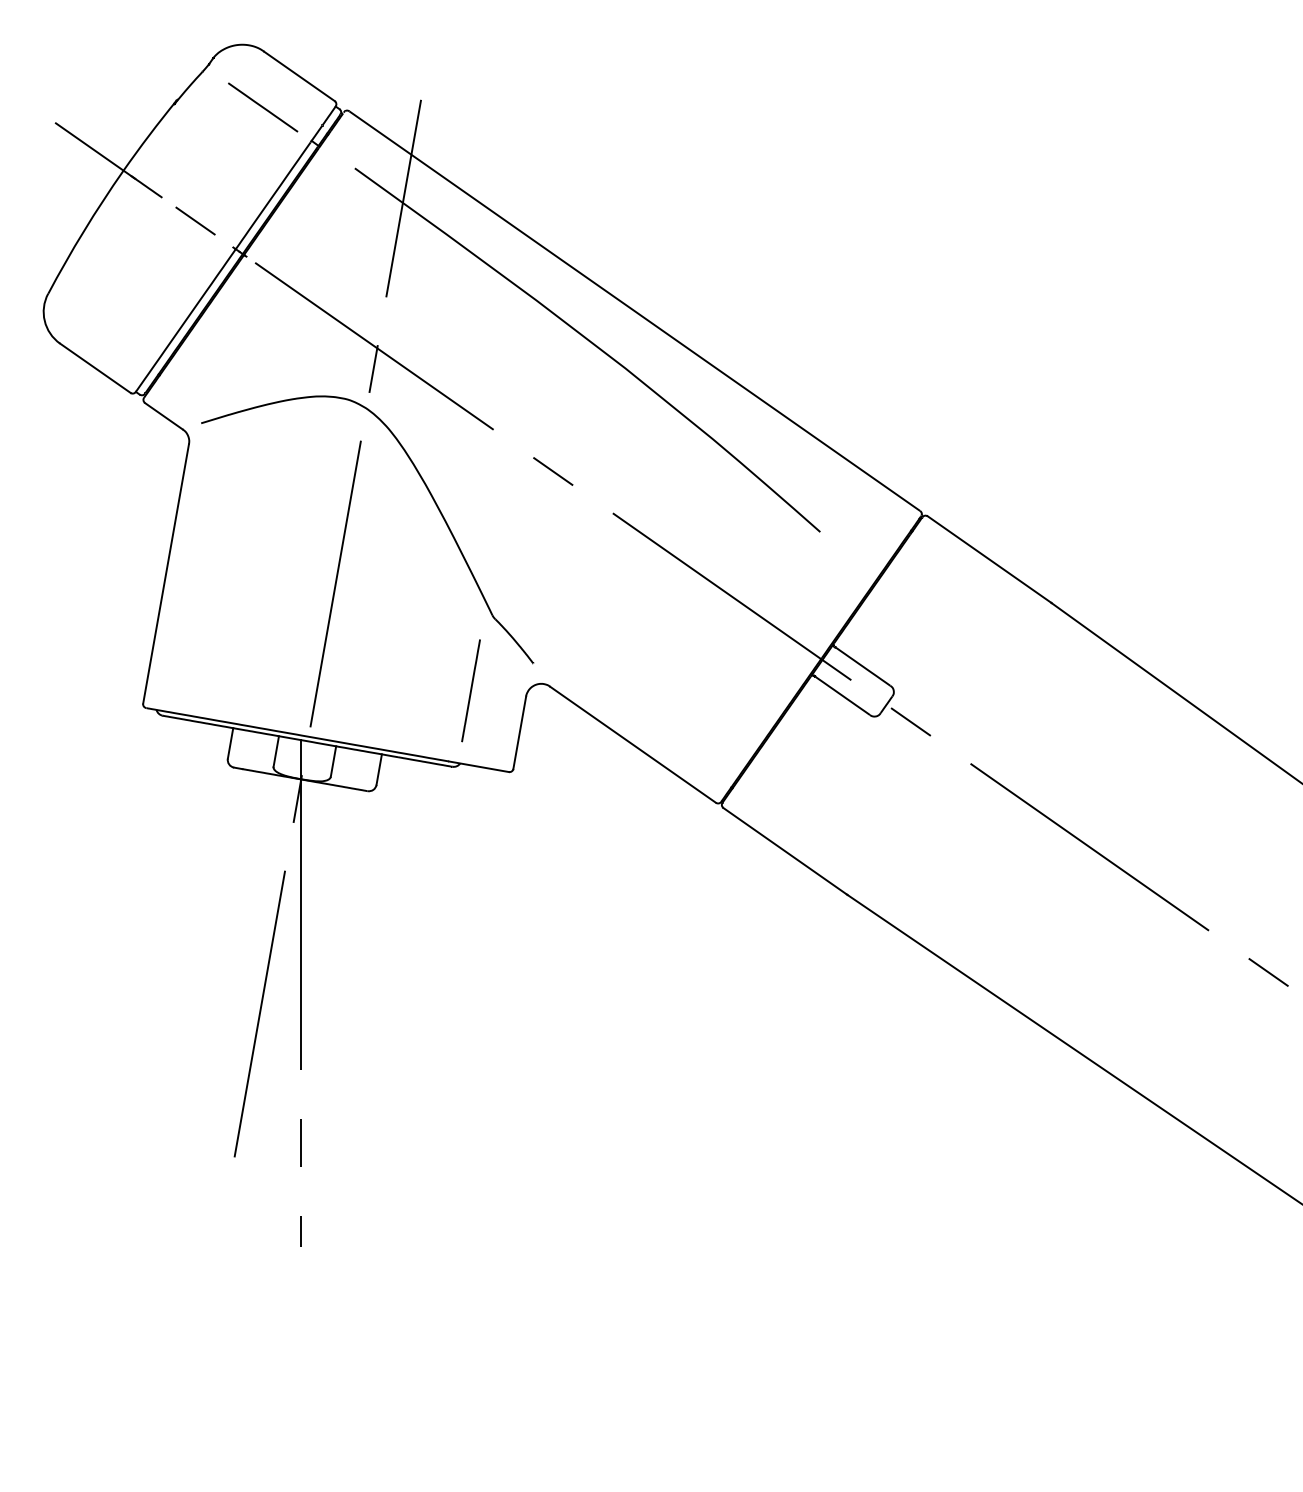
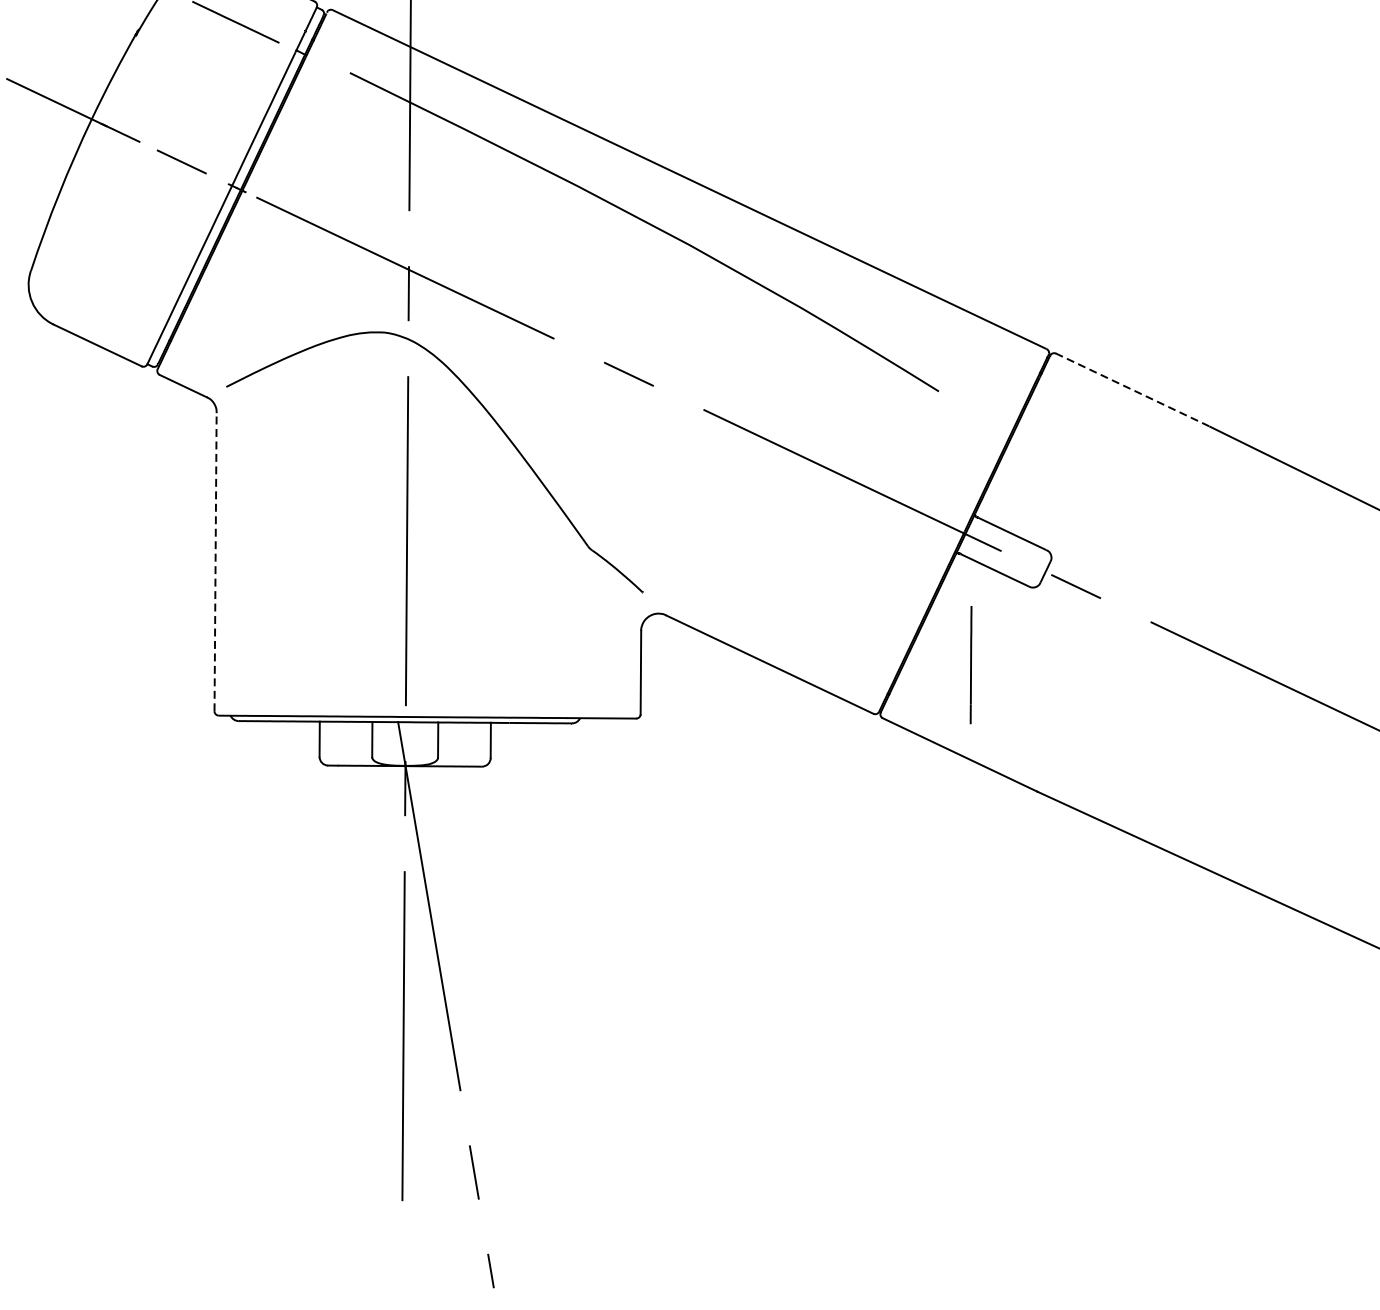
line: (989, 559) -> (1133, 390), solid -> dashed
line: (166, 574) -> (216, 562), solid -> dashed
line: (470, 690) -> (970, 664), moved

